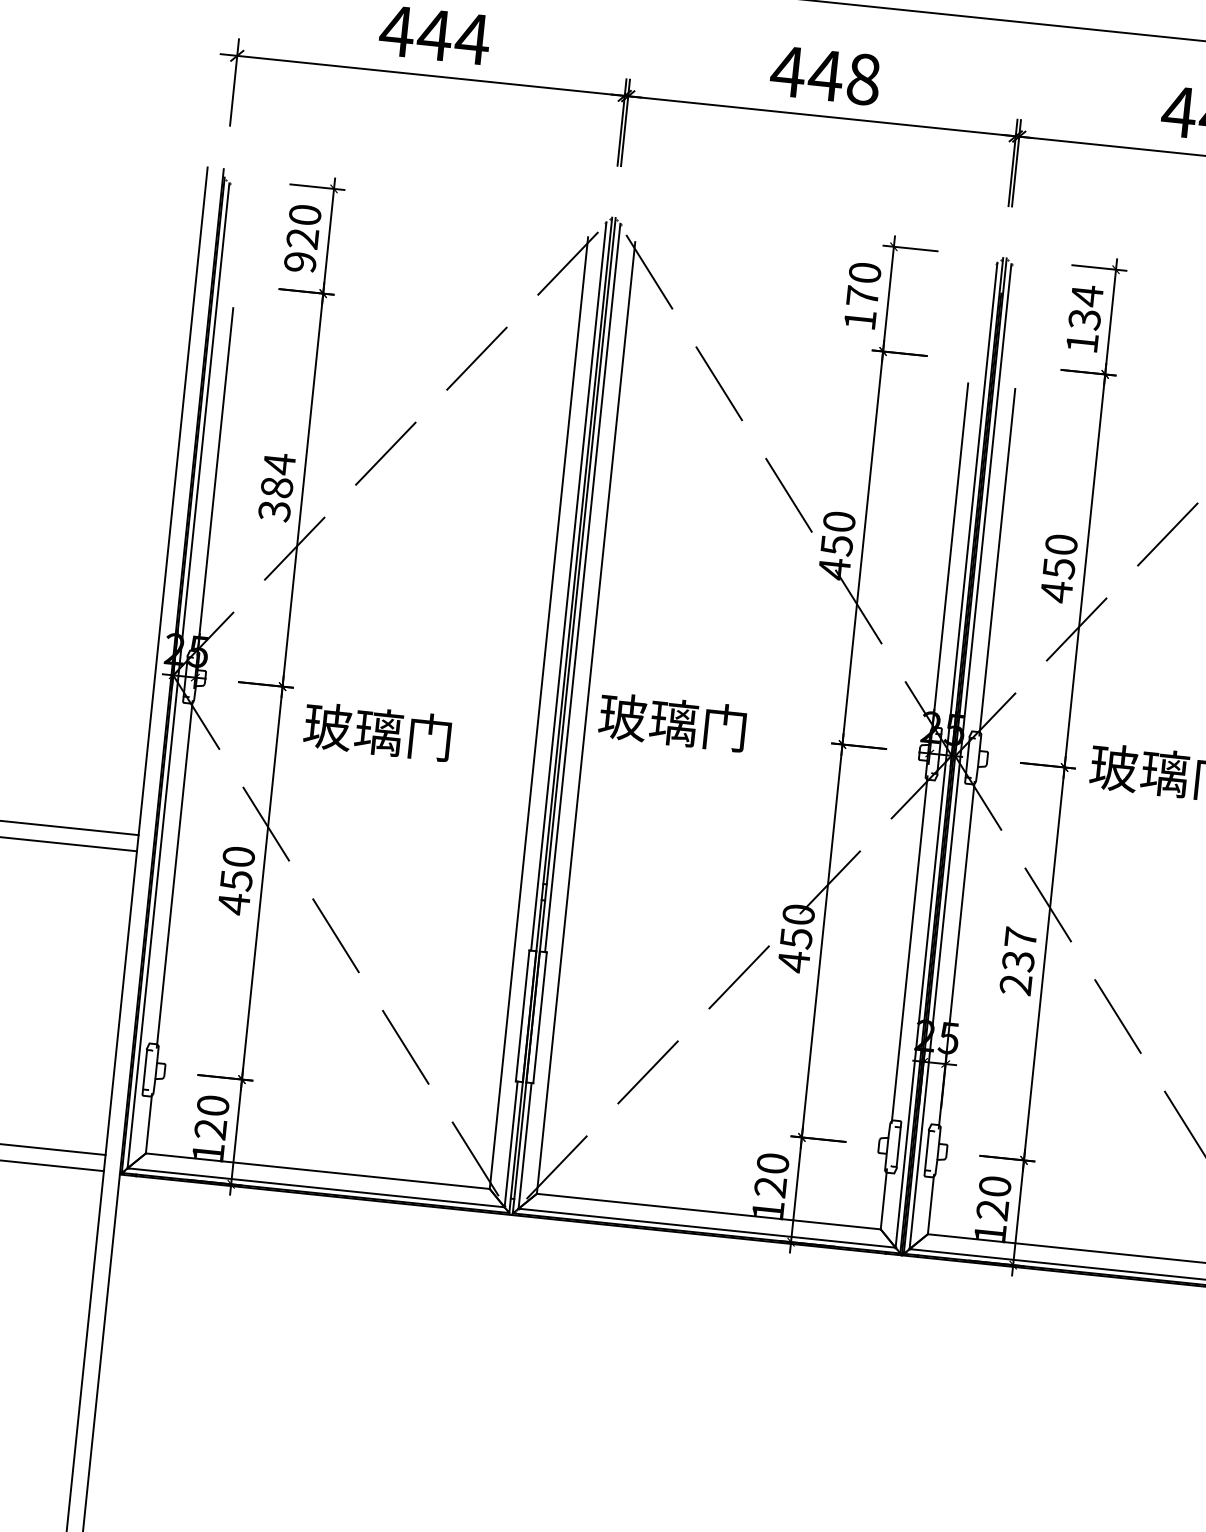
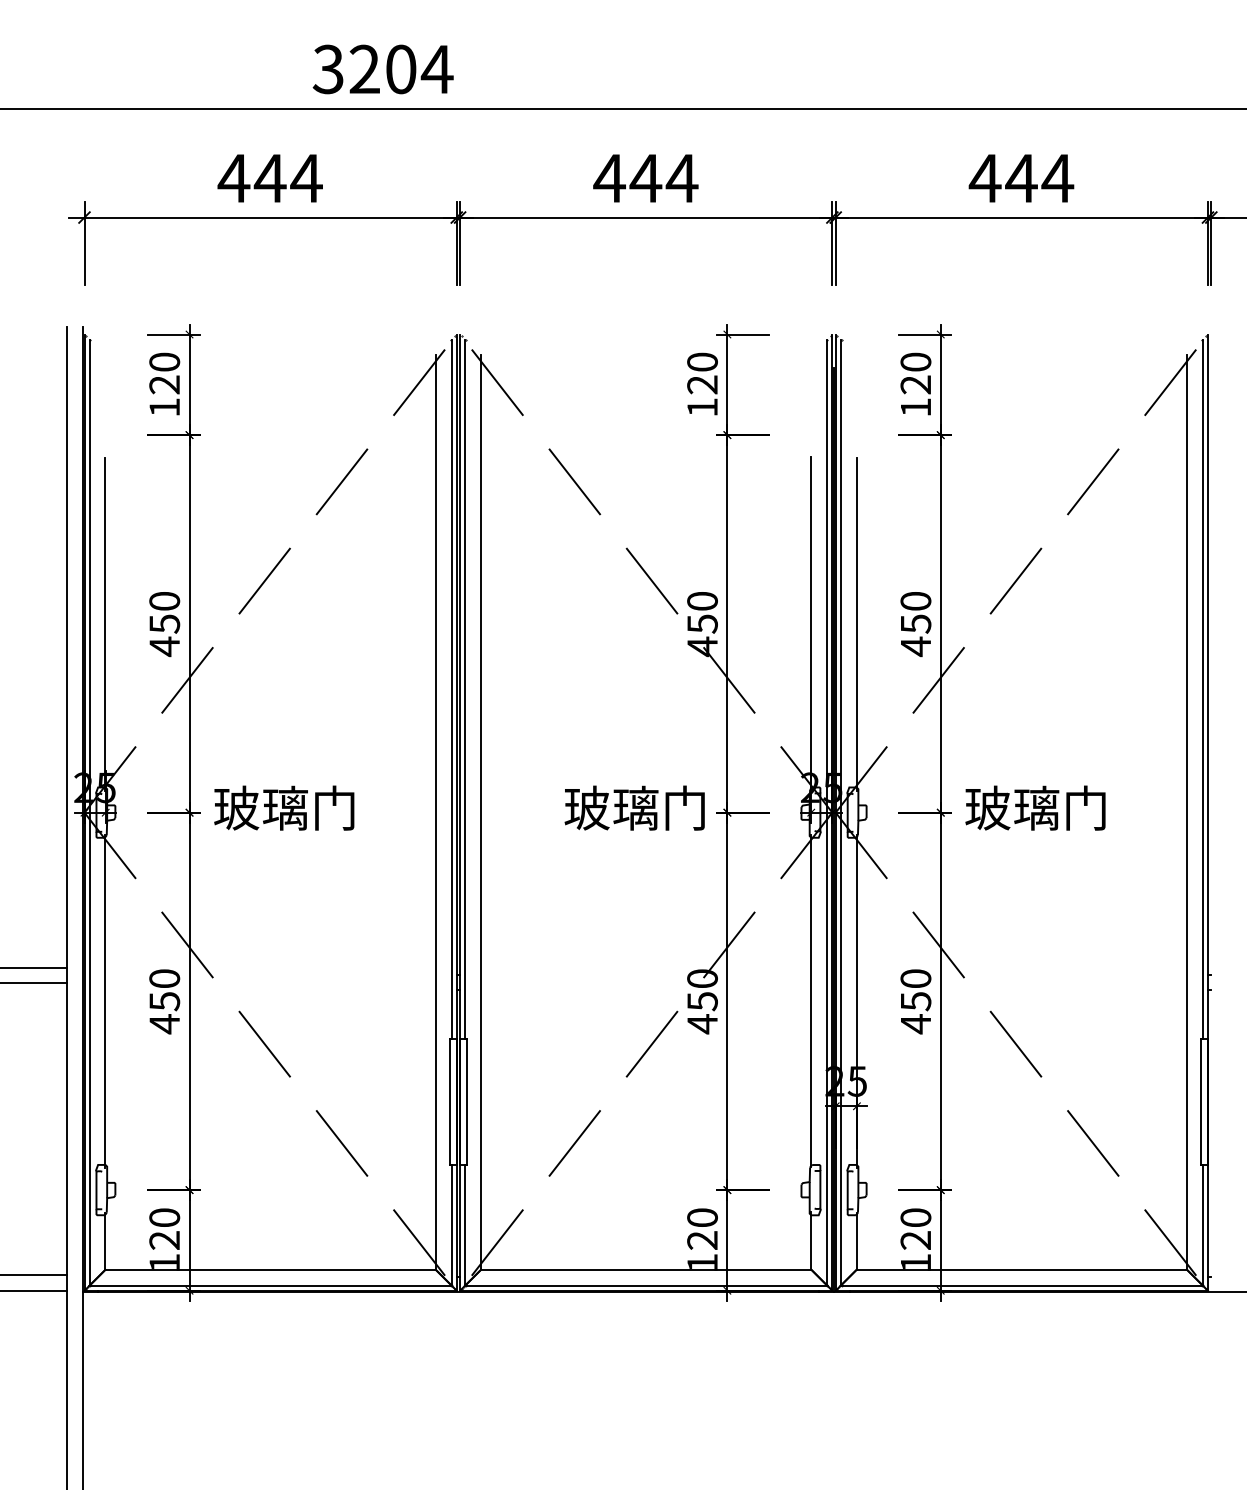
text: (862, 79) -> (681, 178), 448 -> 444
text: (300, 262) -> (164, 407), 920 -> 120
text: (862, 296) -> (702, 384), 170 -> 120
text: (1085, 307) -> (915, 373), 134 -> 120
text: (276, 488) -> (164, 624), 384 -> 450
text: (672, 721) -> (634, 807), moved
text: (377, 731) -> (284, 807), moved
text: (1017, 961) -> (915, 1001), 237 -> 450

